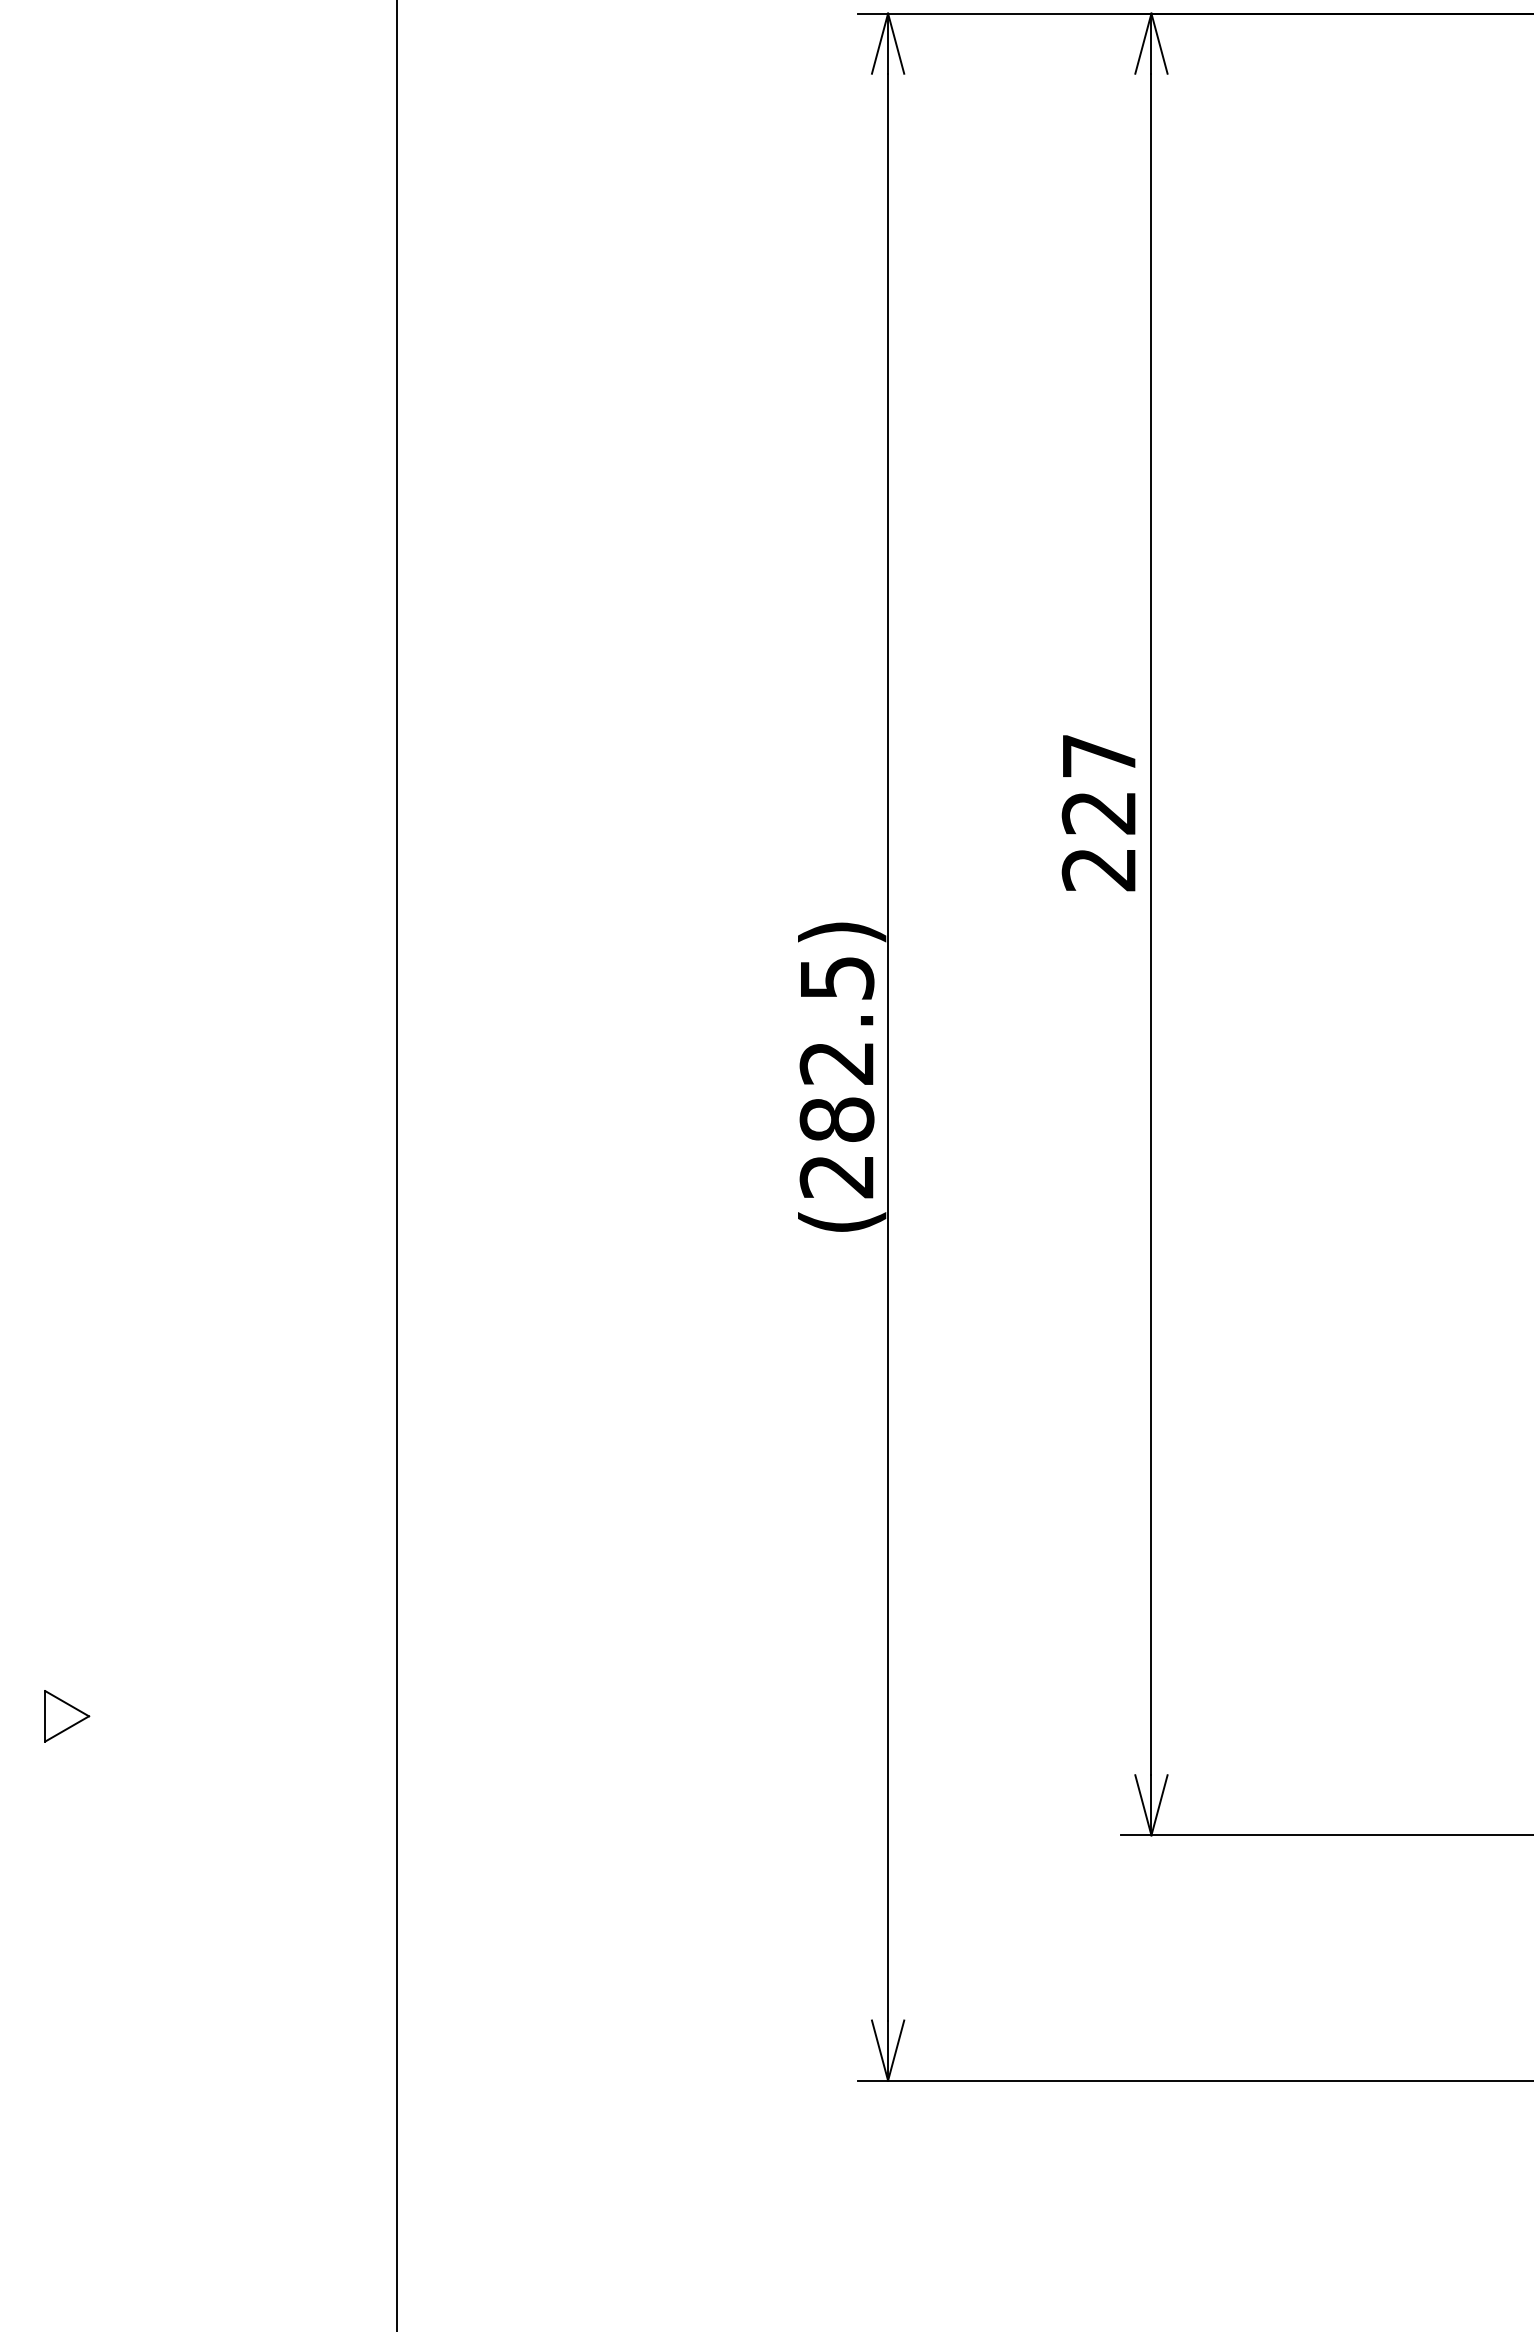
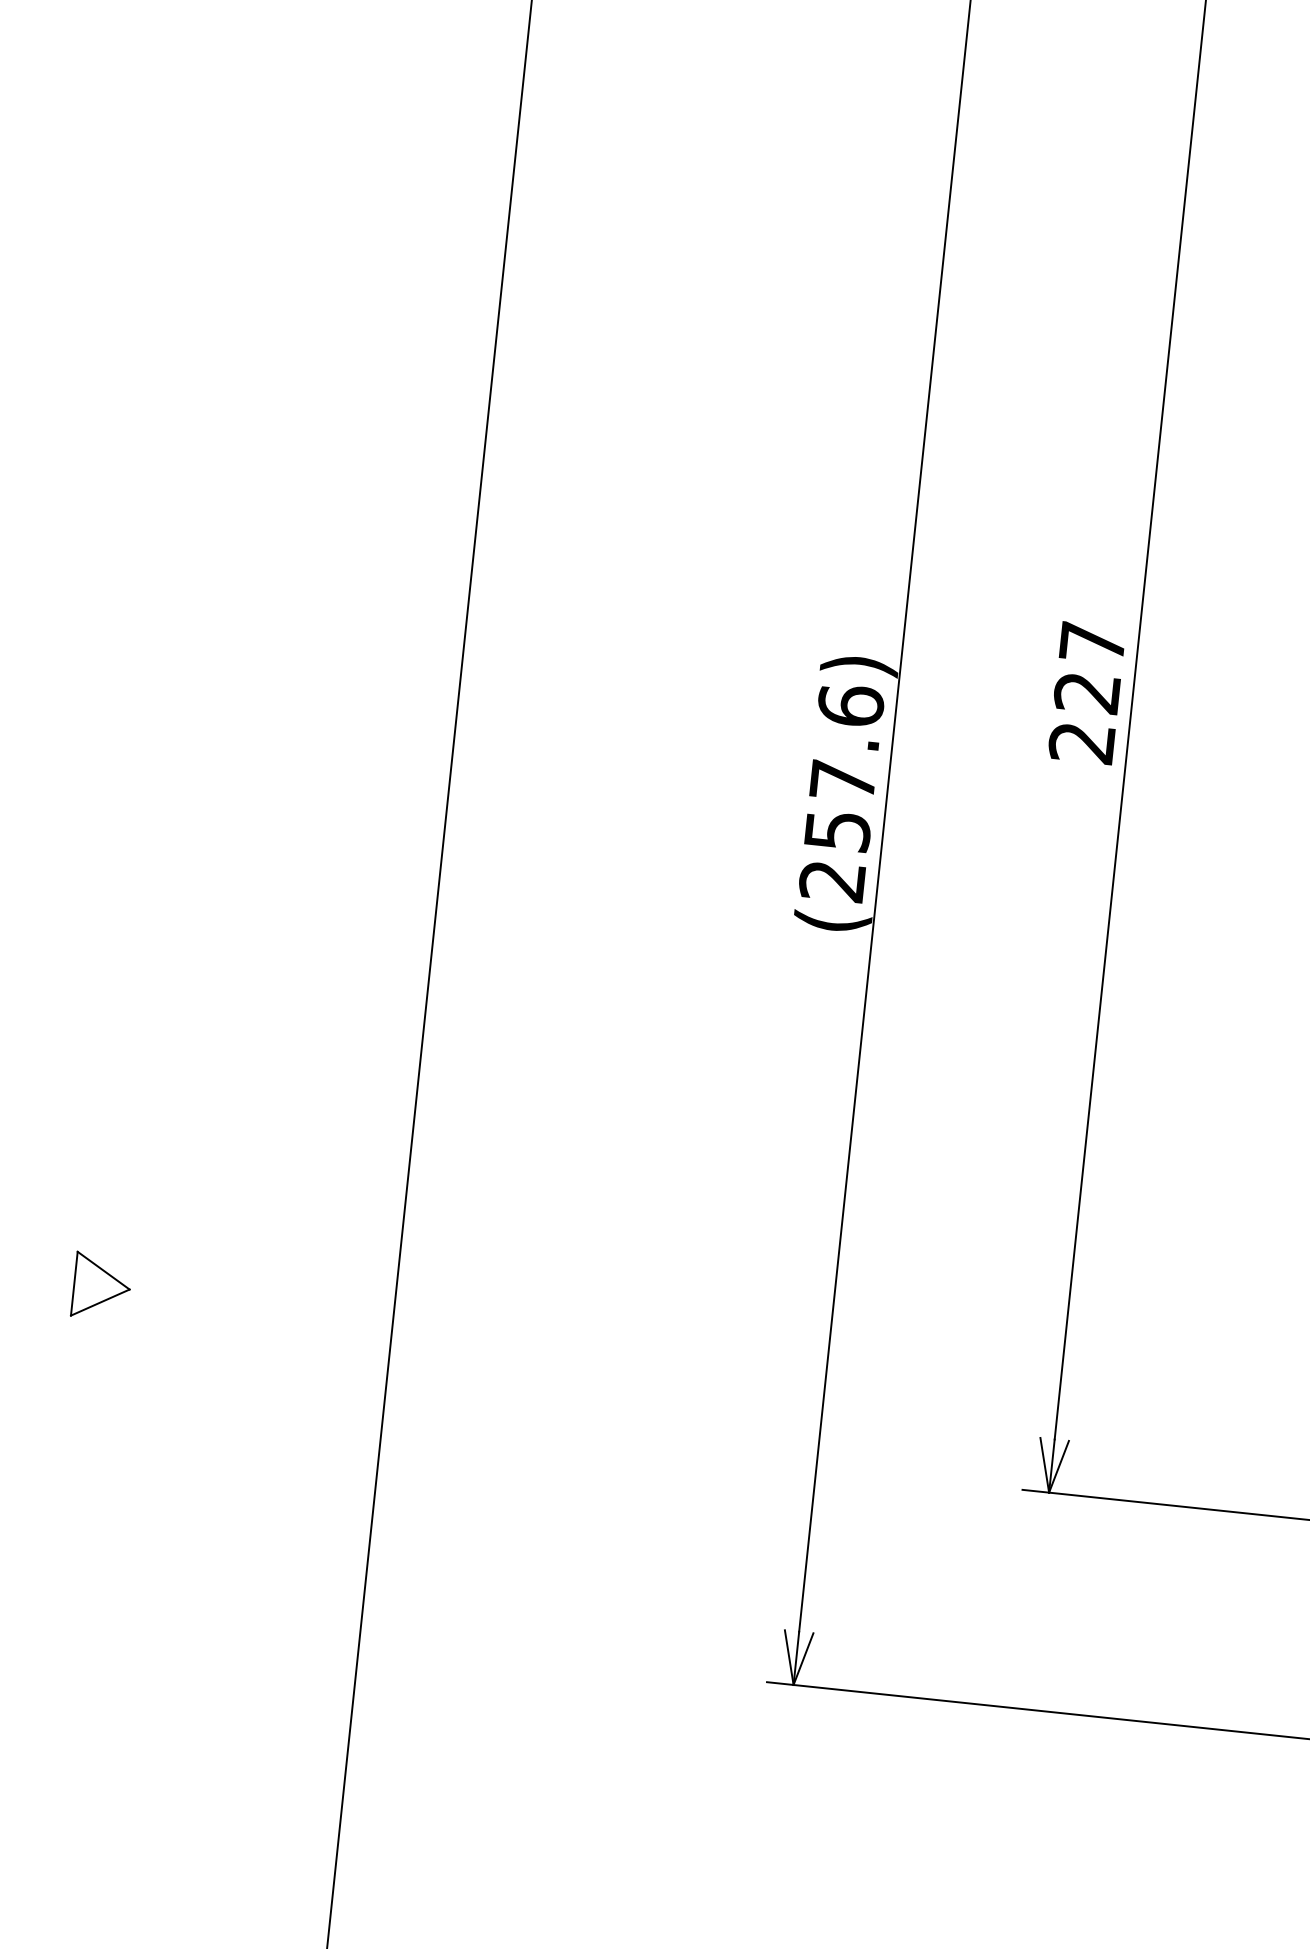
text: (1098, 813) -> (1086, 693), moved
text: (836, 1048) -> (843, 767), (282.5) -> (257.6)
part: (66, 1716) -> (101, 1286), size x1.43

